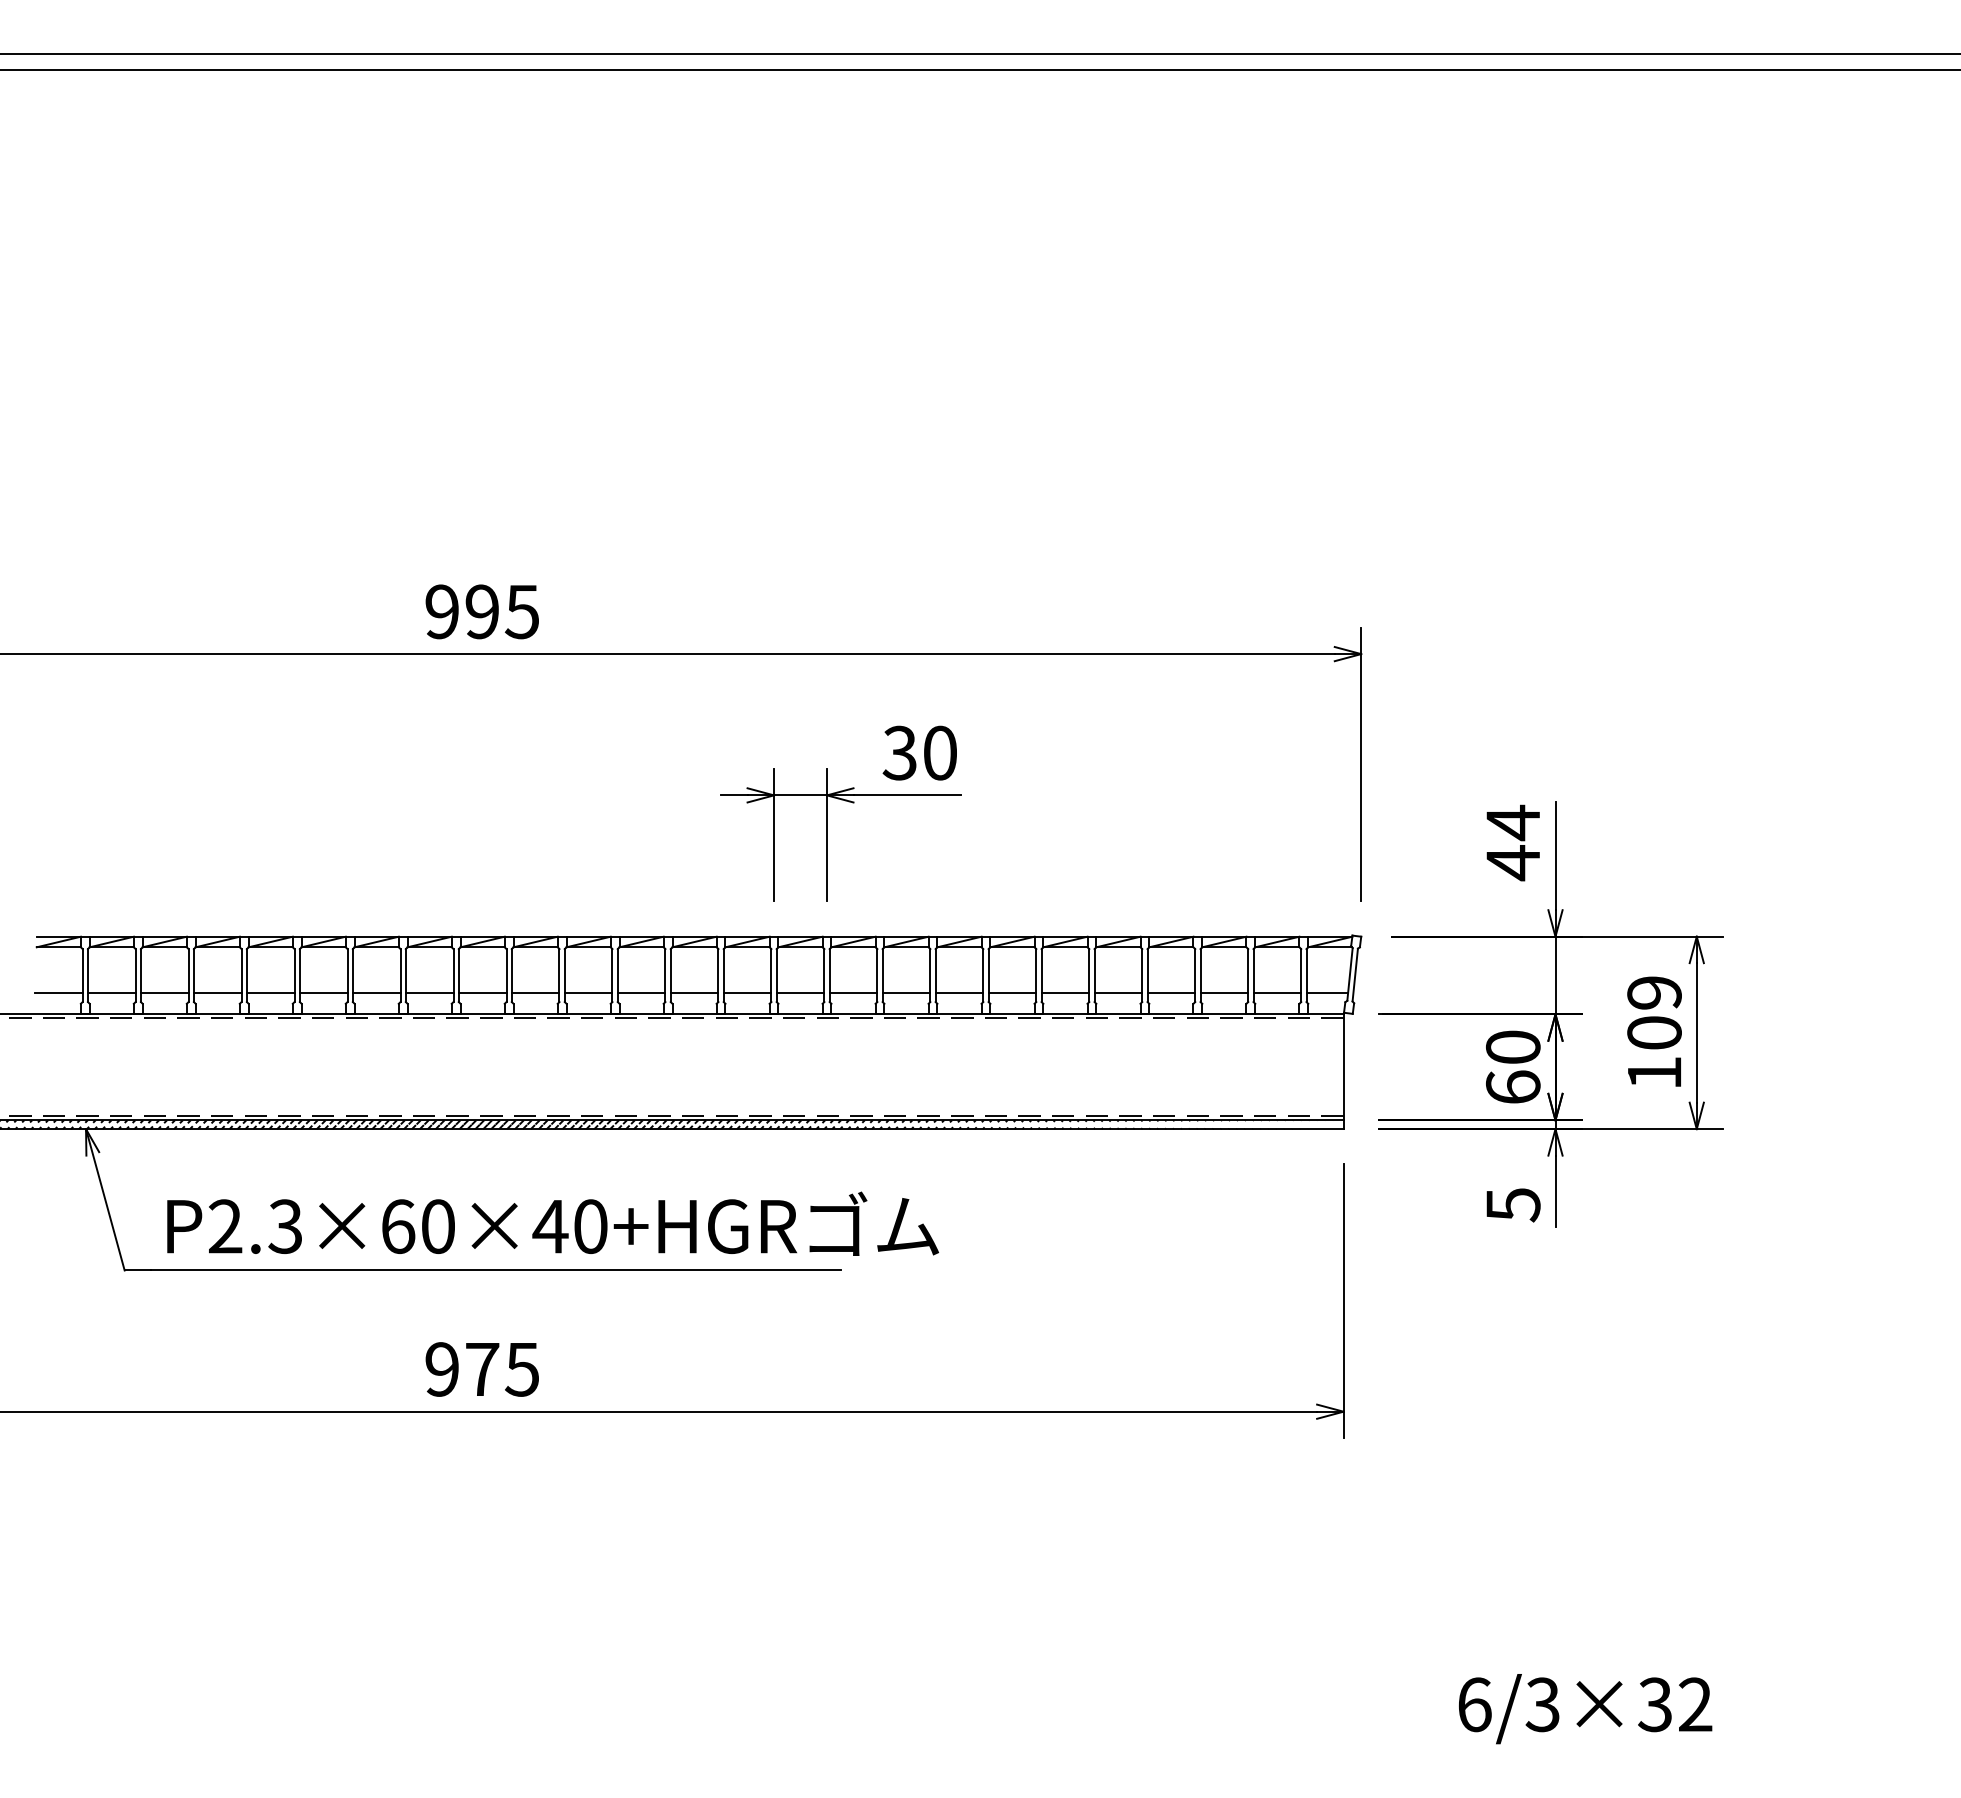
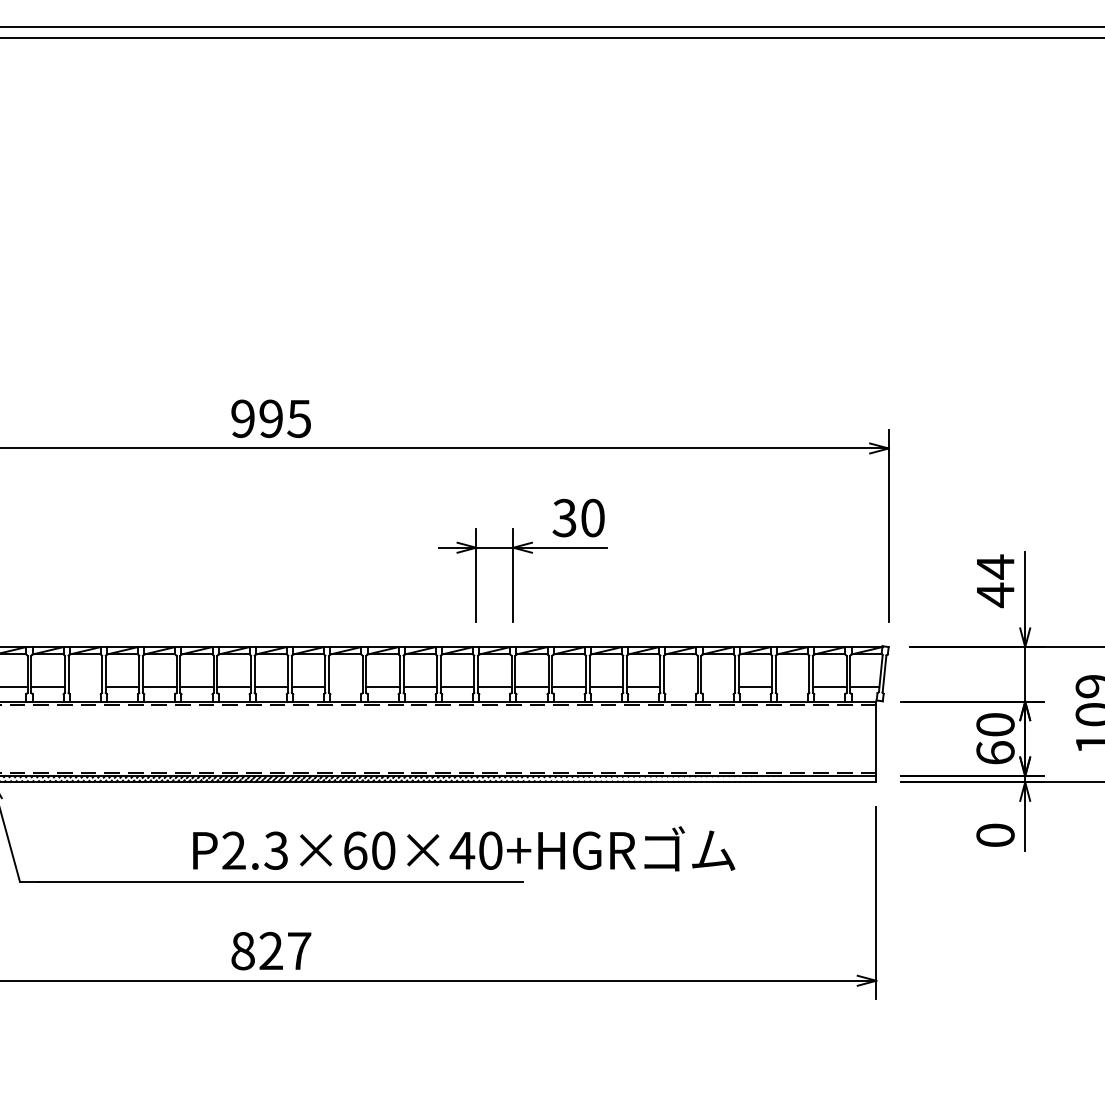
line: (217, 993) -> (85, 686), removed
line: (588, 993) -> (345, 686), removed
line: (1065, 993) -> (680, 686), removed
line: (1118, 993) -> (718, 686), removed
line: (1224, 993) -> (792, 686), removed
text: (1513, 1205) -> (995, 835), 5 -> 0
text: (553, 1223) -> (464, 848), moved
text: (482, 1369) -> (271, 951), 975 -> 827

